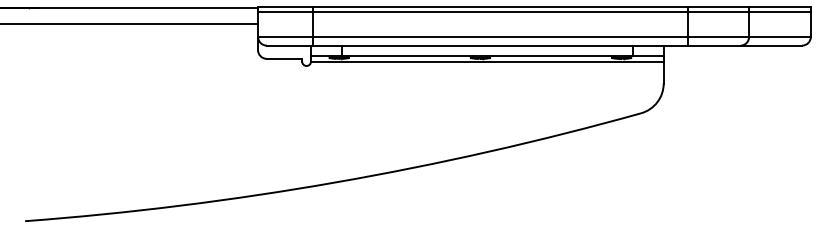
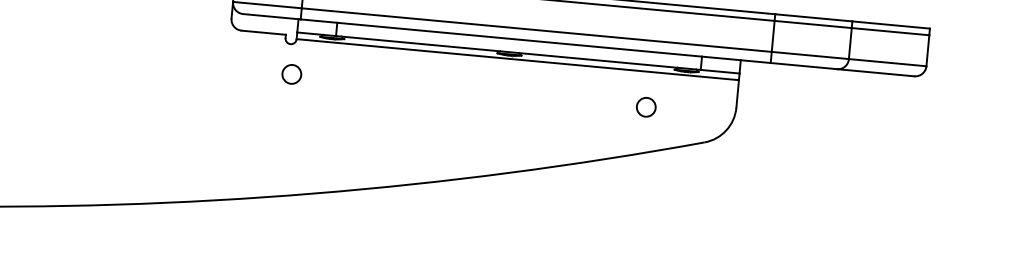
circle: (309, 89) -> (291, 73), added
circle: (592, 89) -> (646, 106), added

